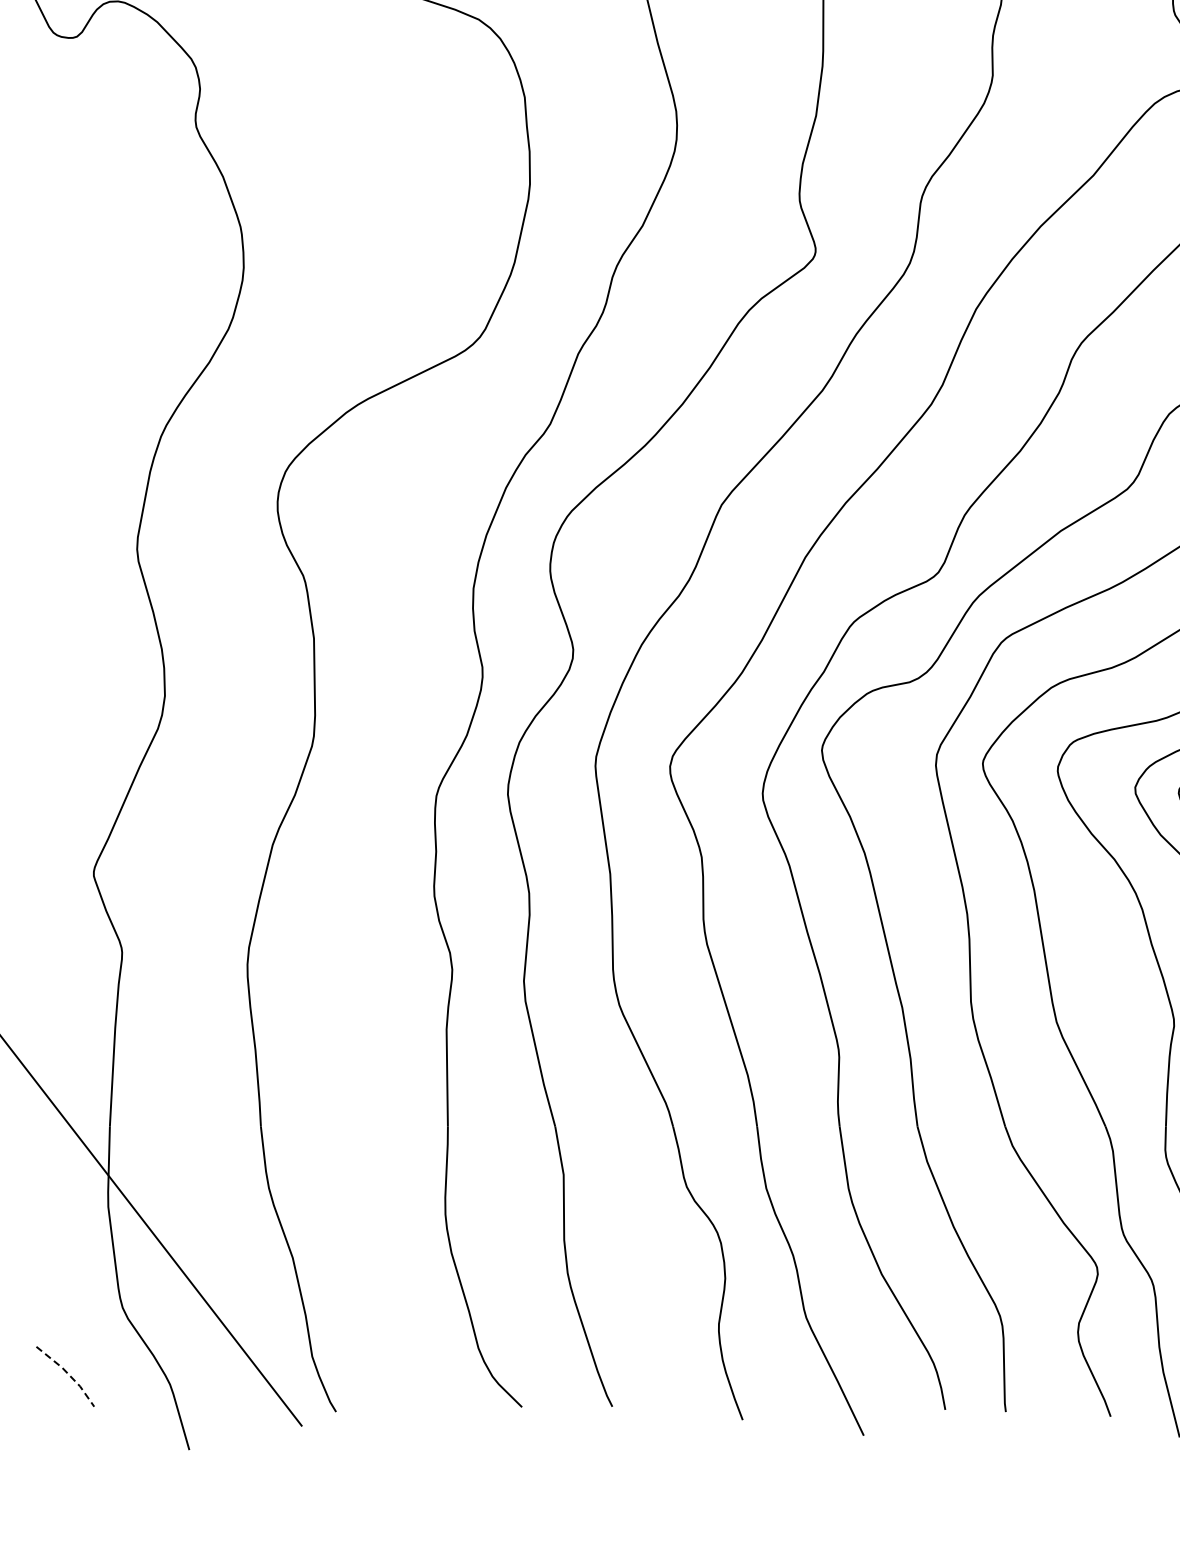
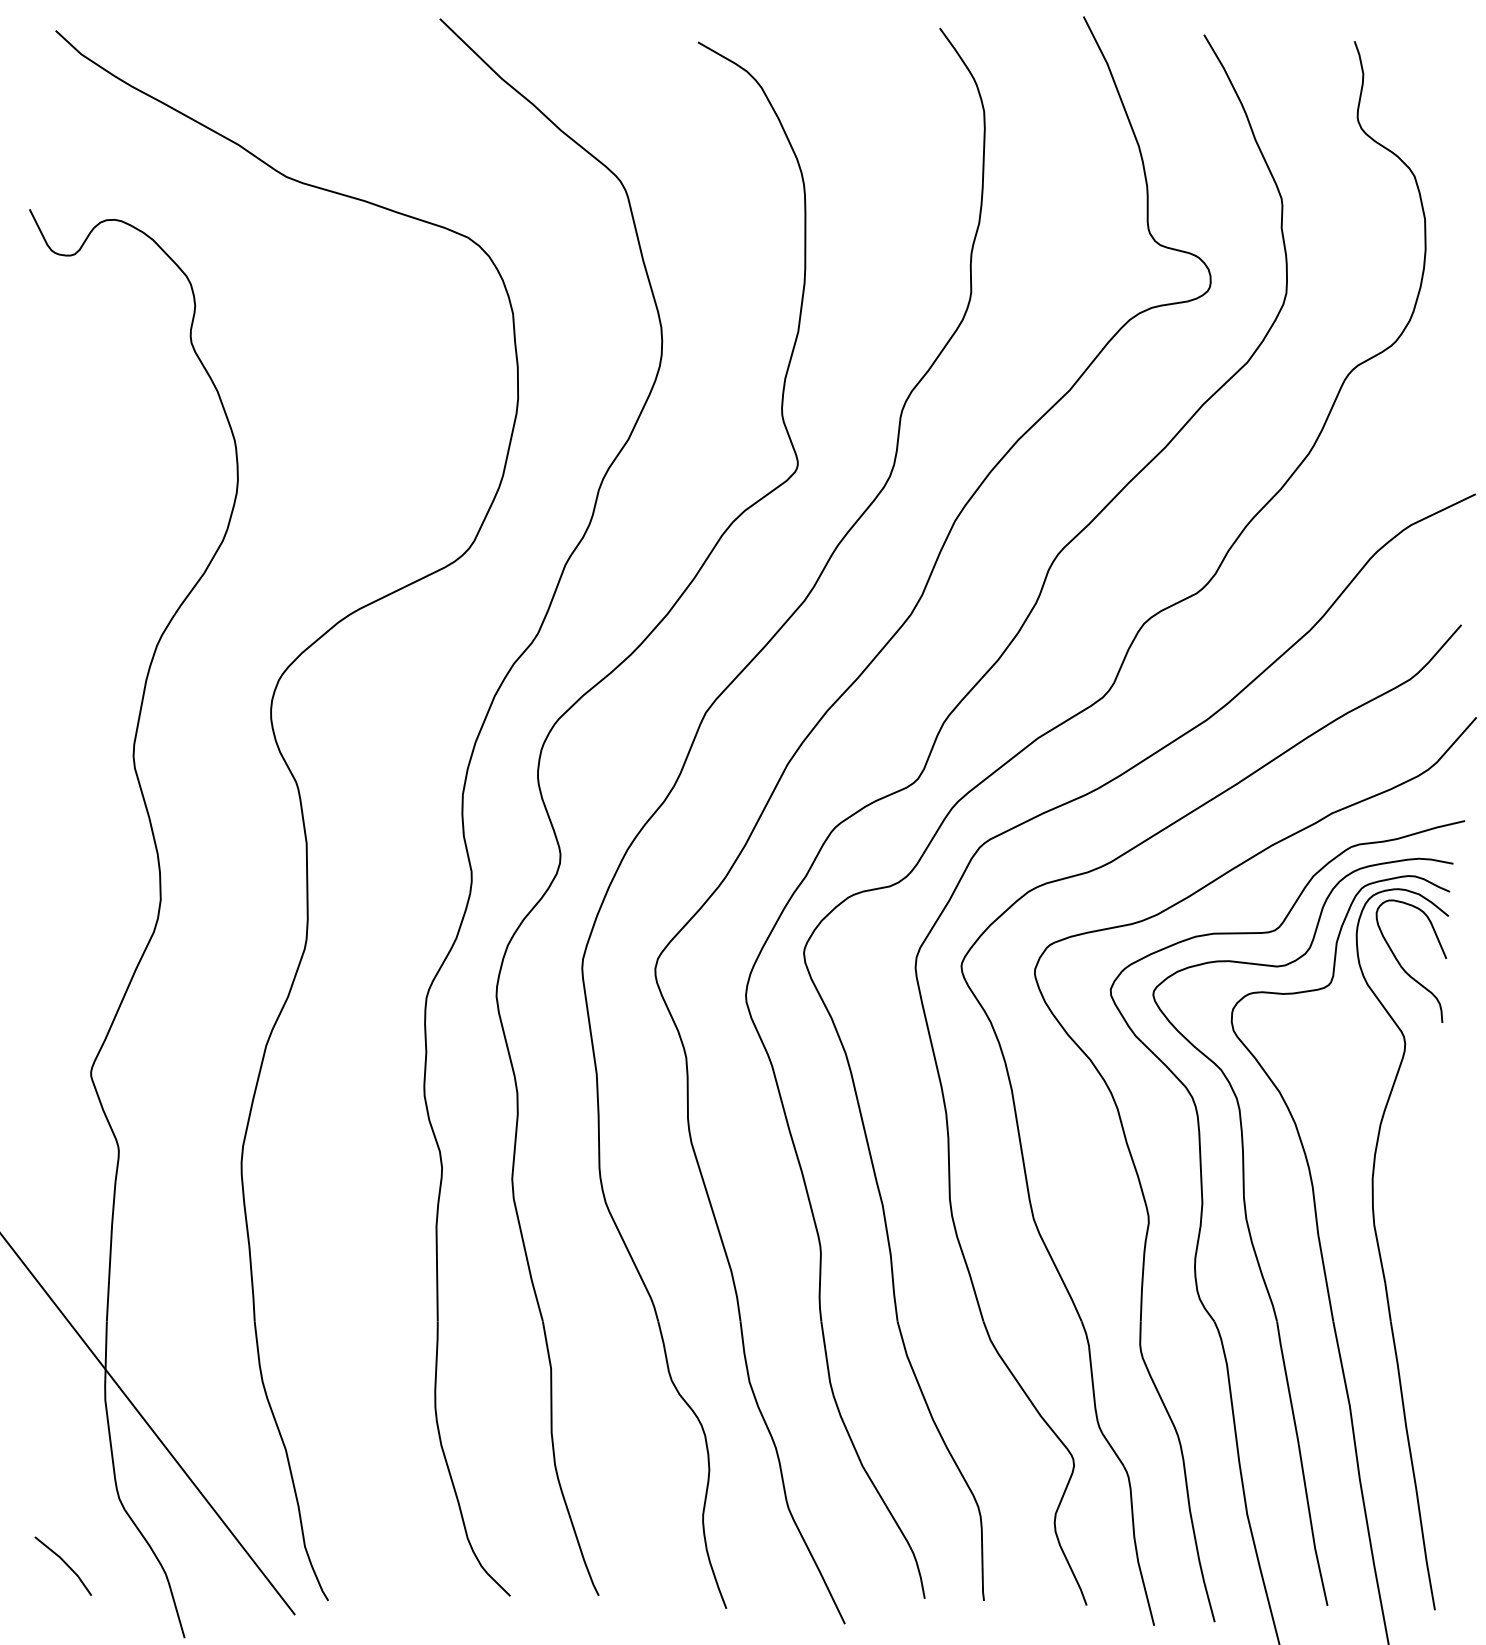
line: (68, 1373) -> (66, 1563), dashed -> solid

